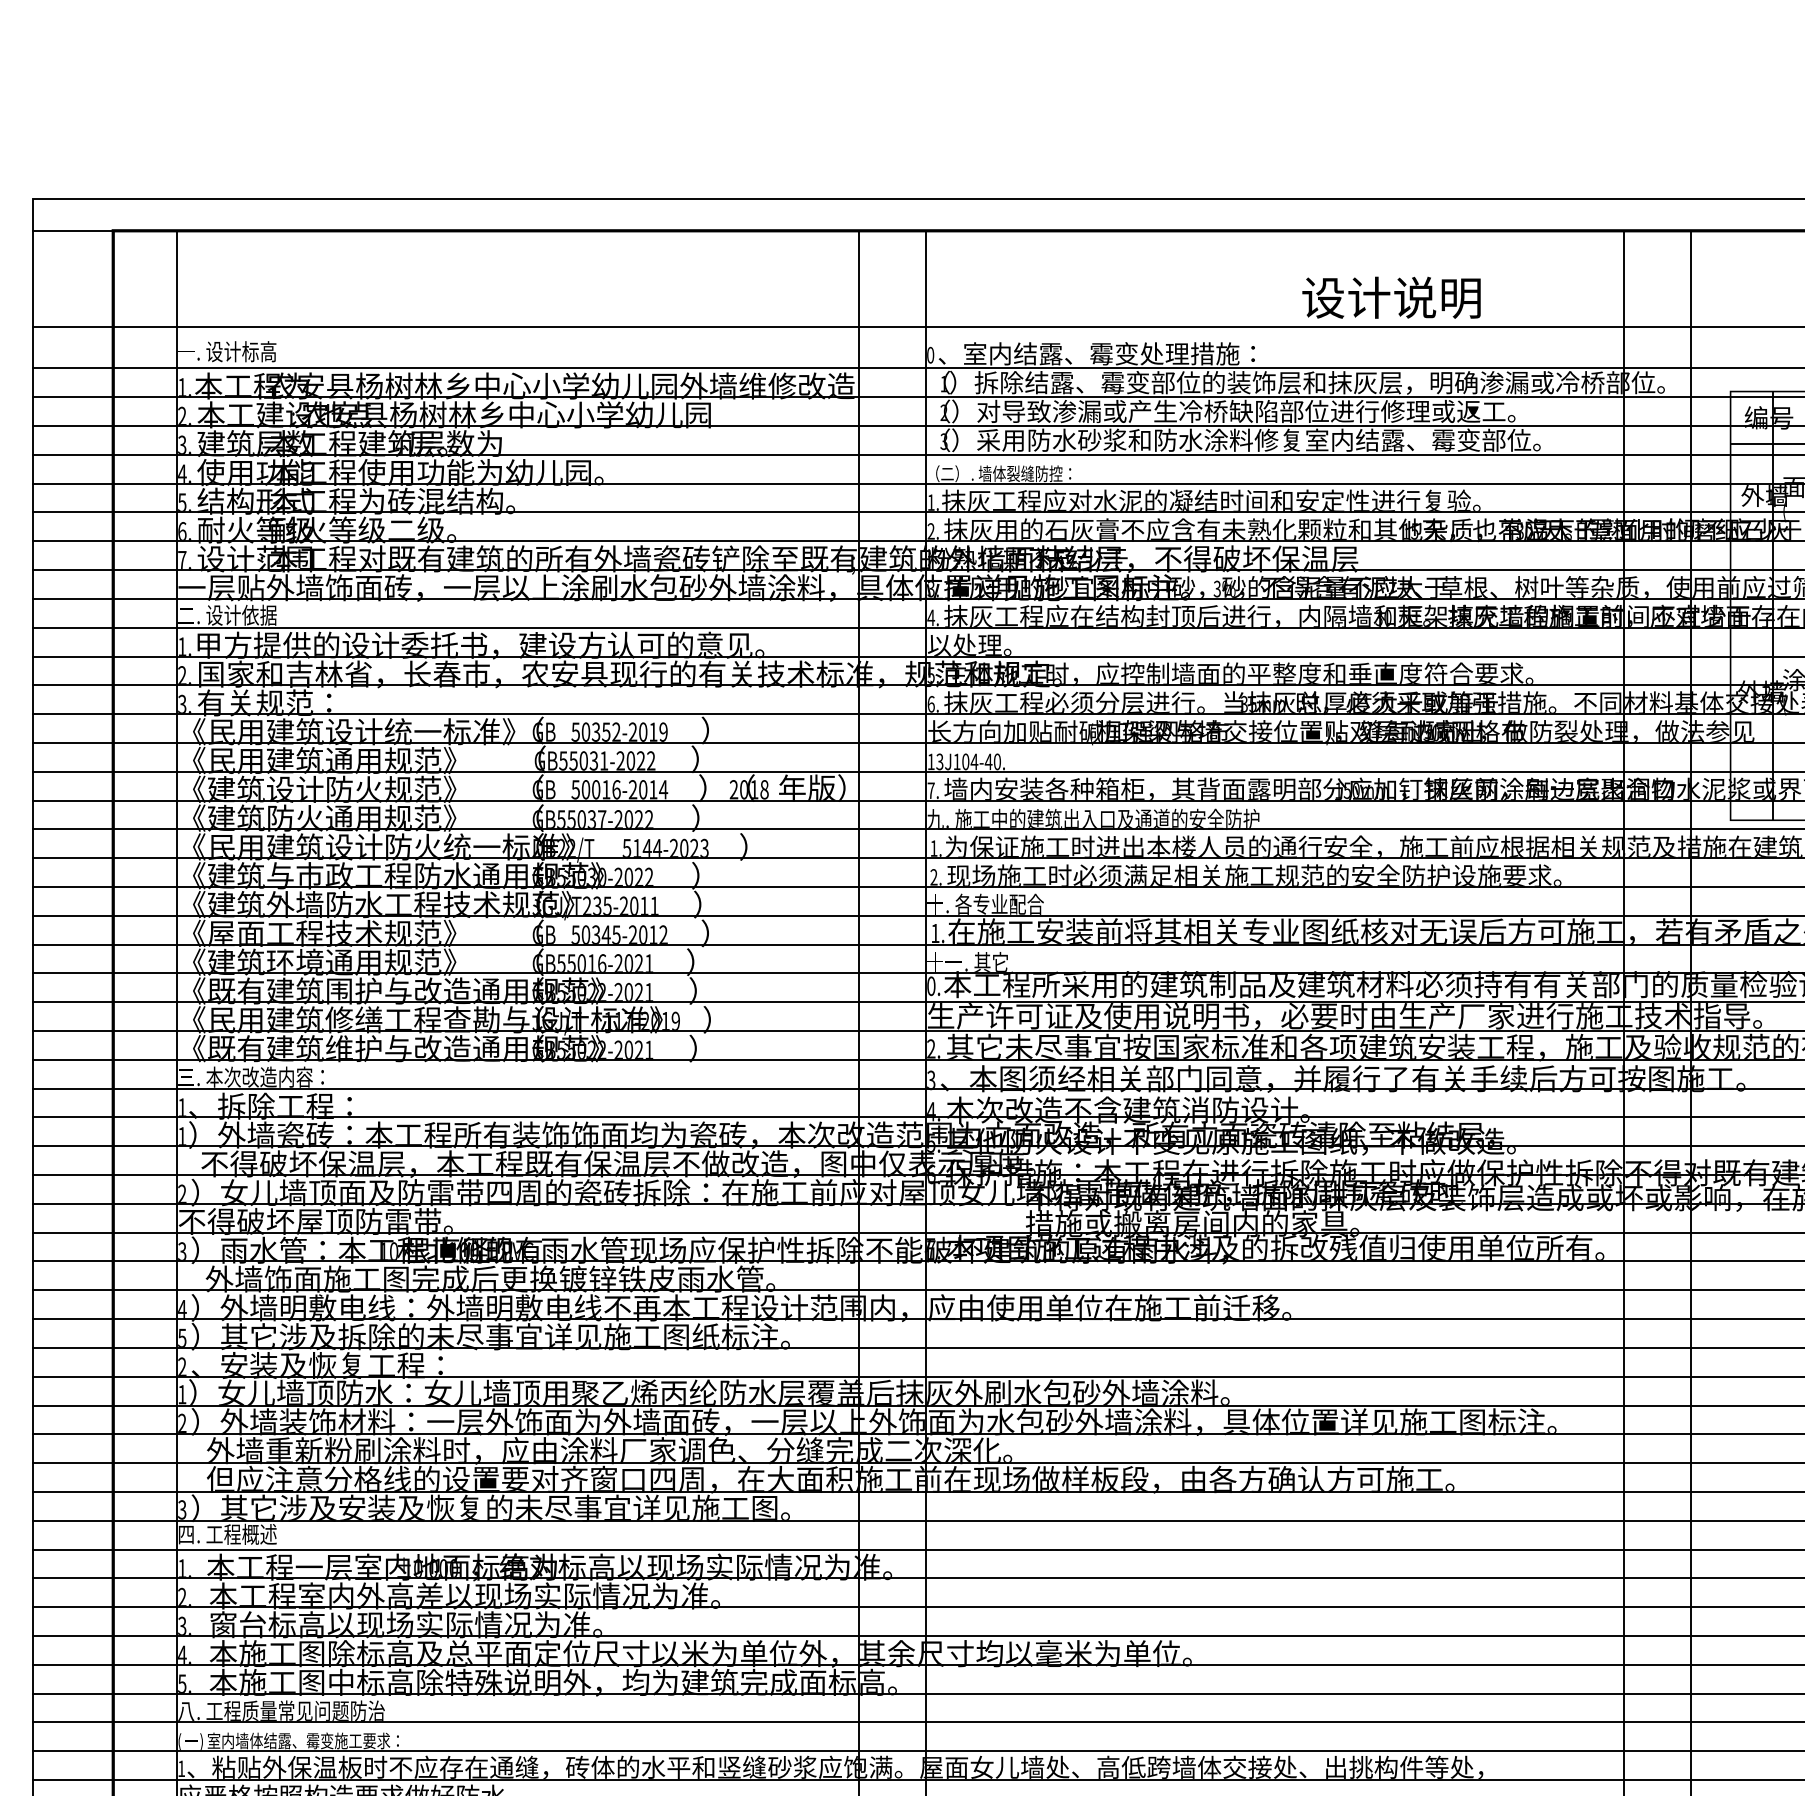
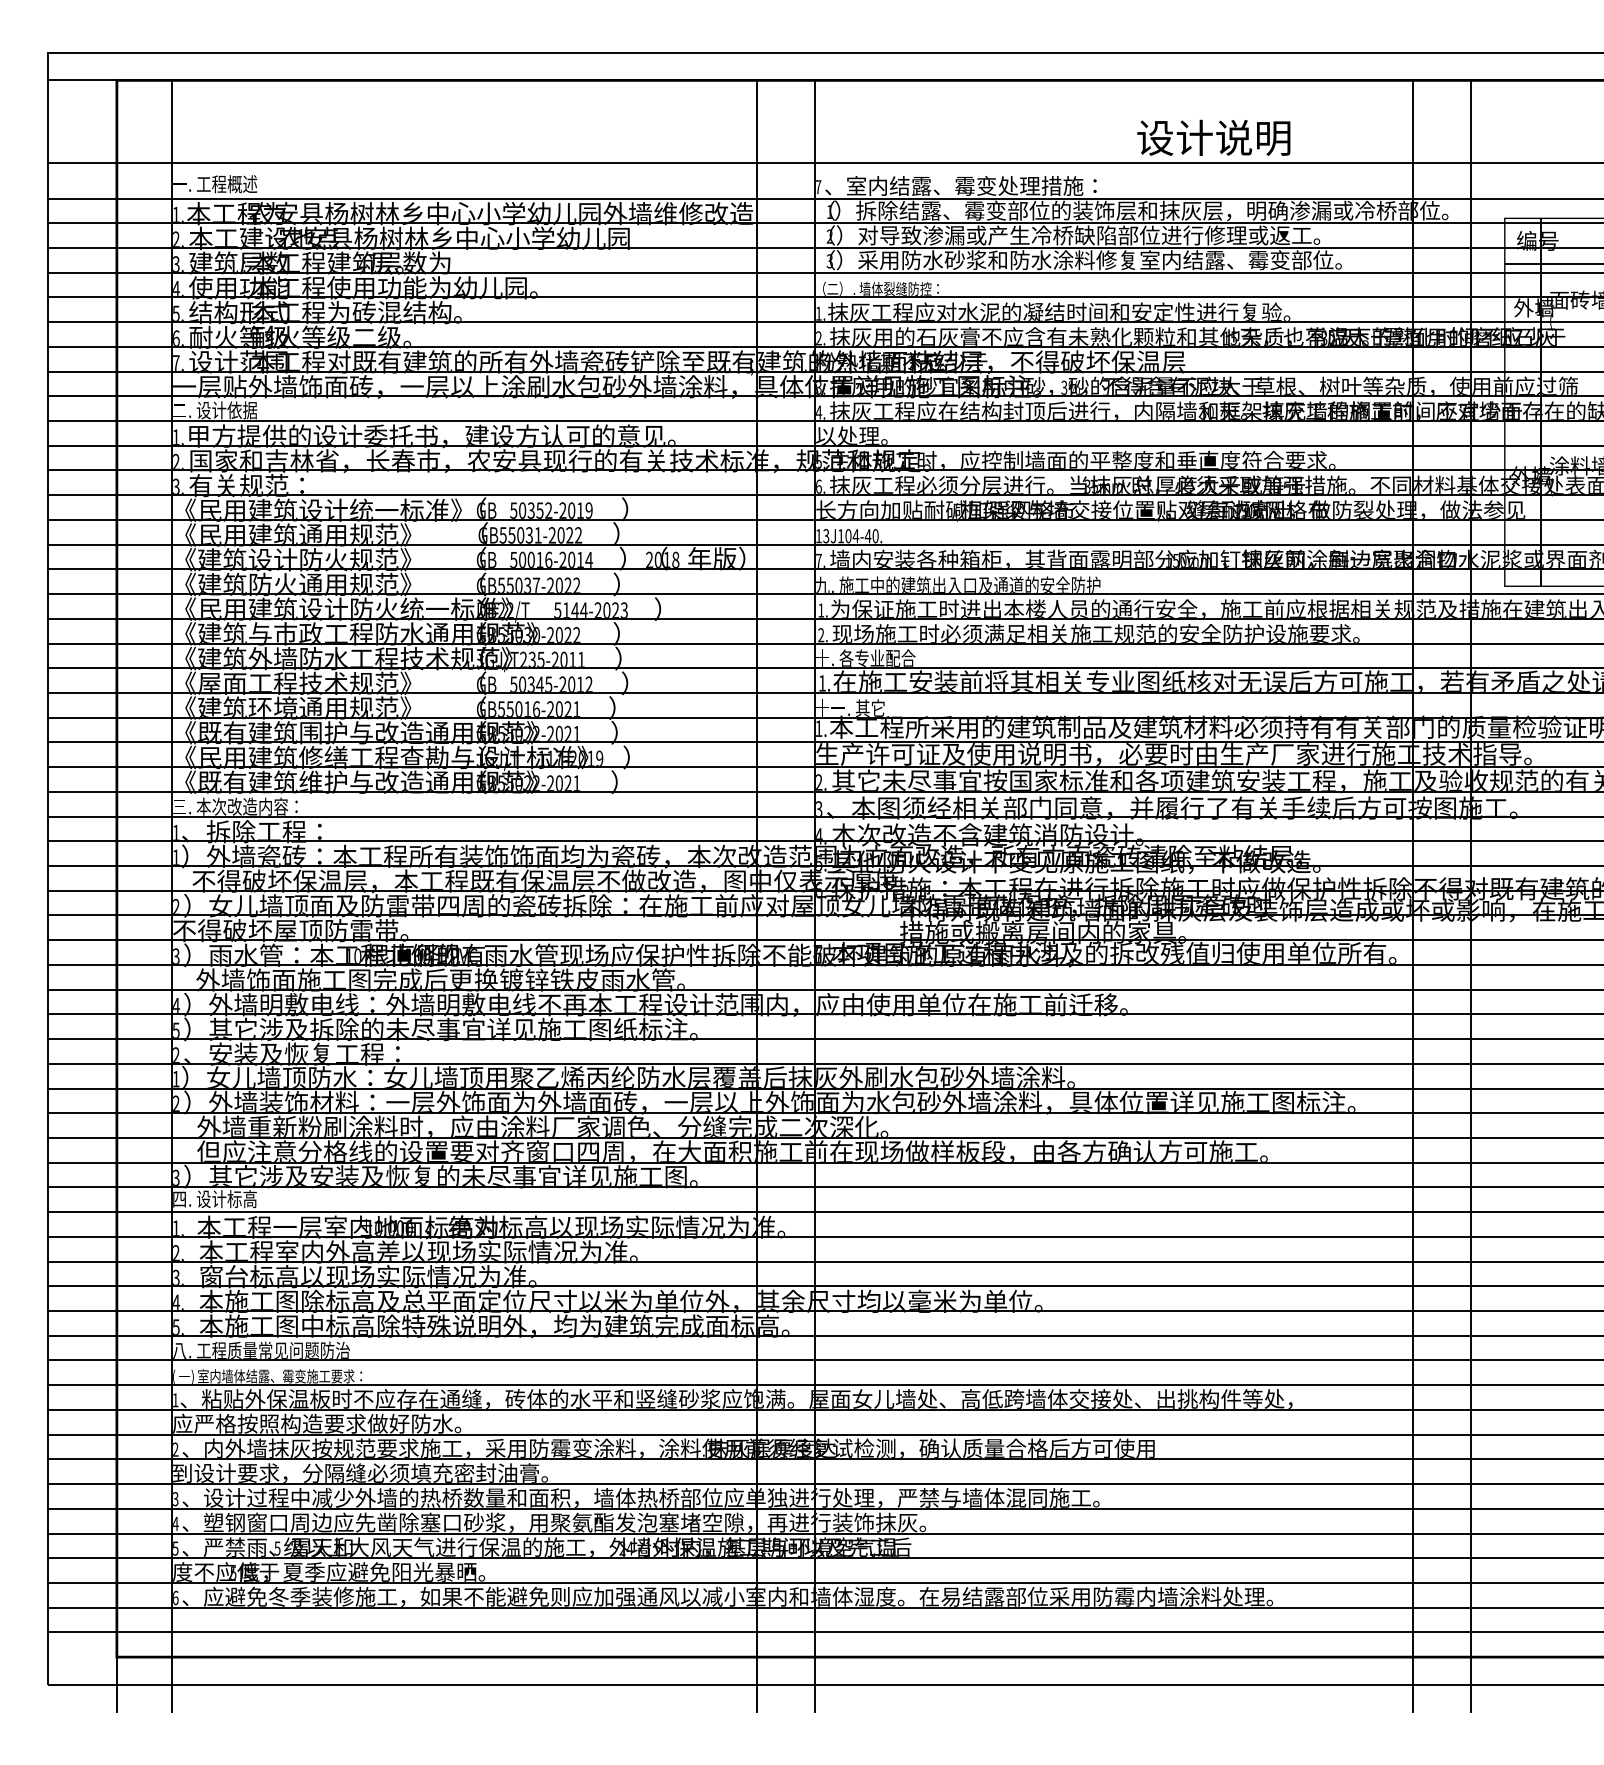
text: (240, 352) -> (226, 184), 设计标高 -> 工程概述
text: (930, 355) -> (818, 187), 0 -> 7
text: (932, 986) -> (819, 728), 0. -> 1.
text: (240, 1534) -> (226, 1199), 工程概述 -> 设计标高

